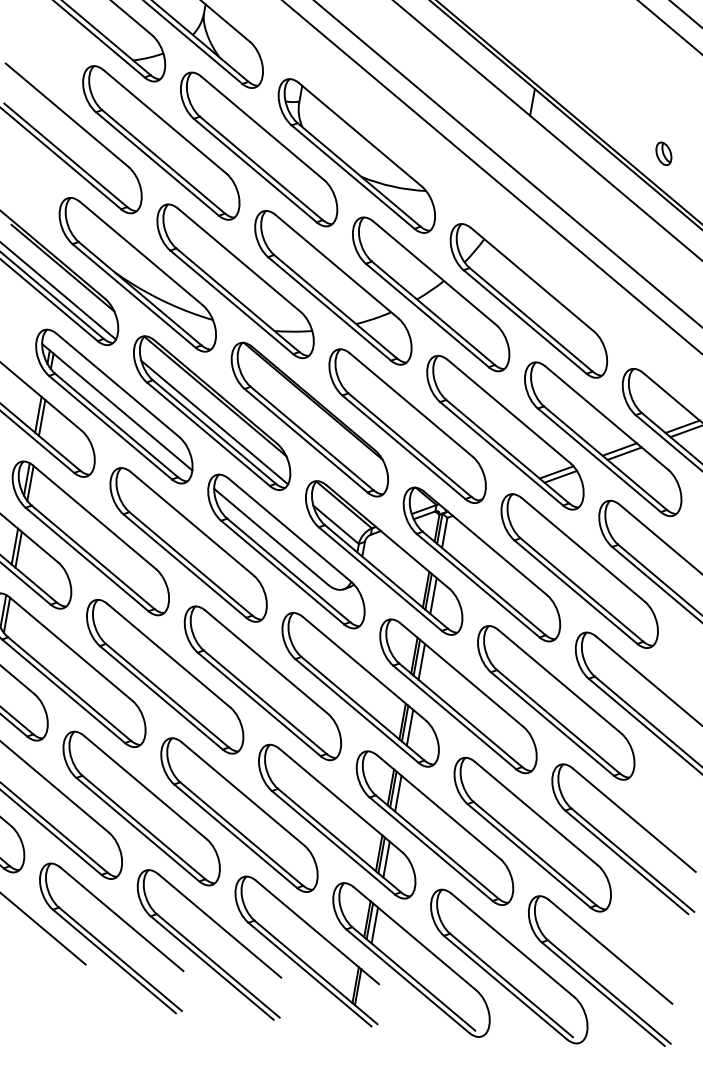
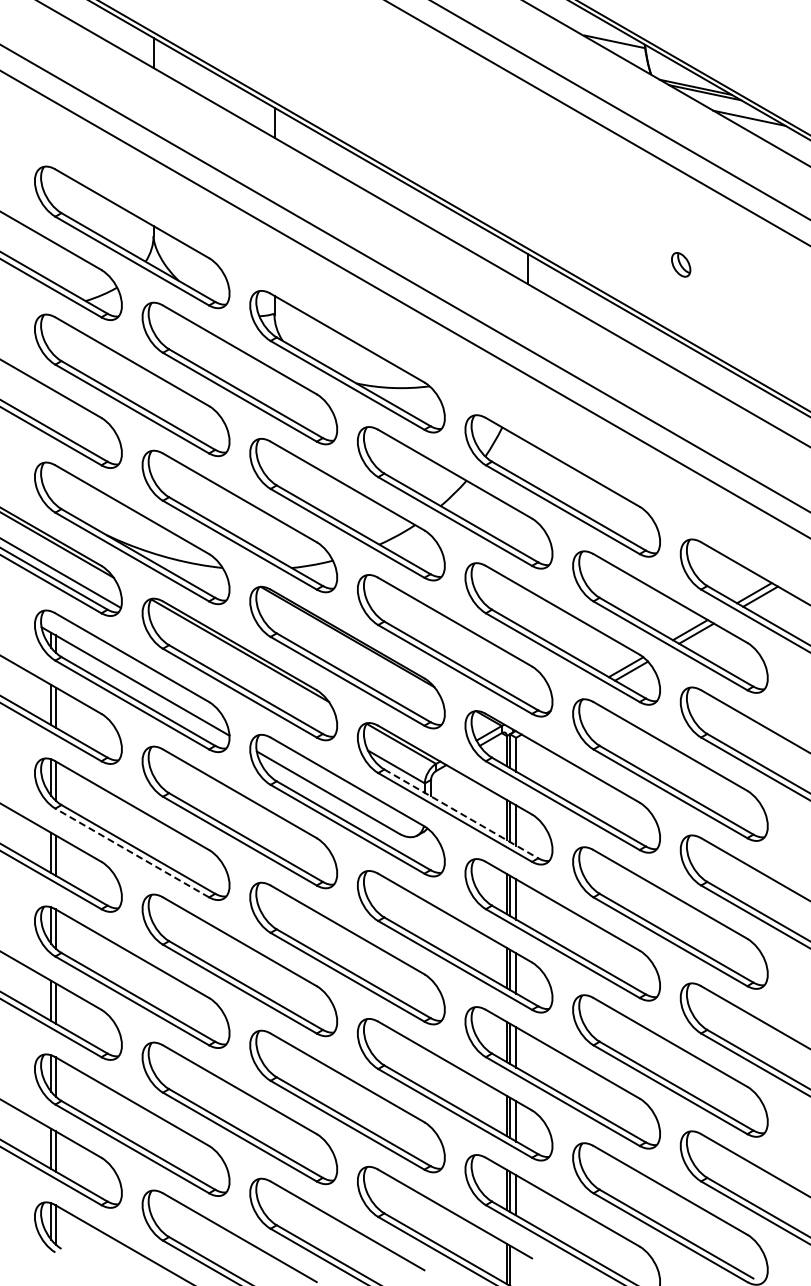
part: (664, 153) -> (681, 264), moved
line: (214, 422) -> (244, 679), removed
line: (87, 559) -> (132, 852), solid -> dashed
line: (386, 576) -> (461, 813), solid -> dashed

